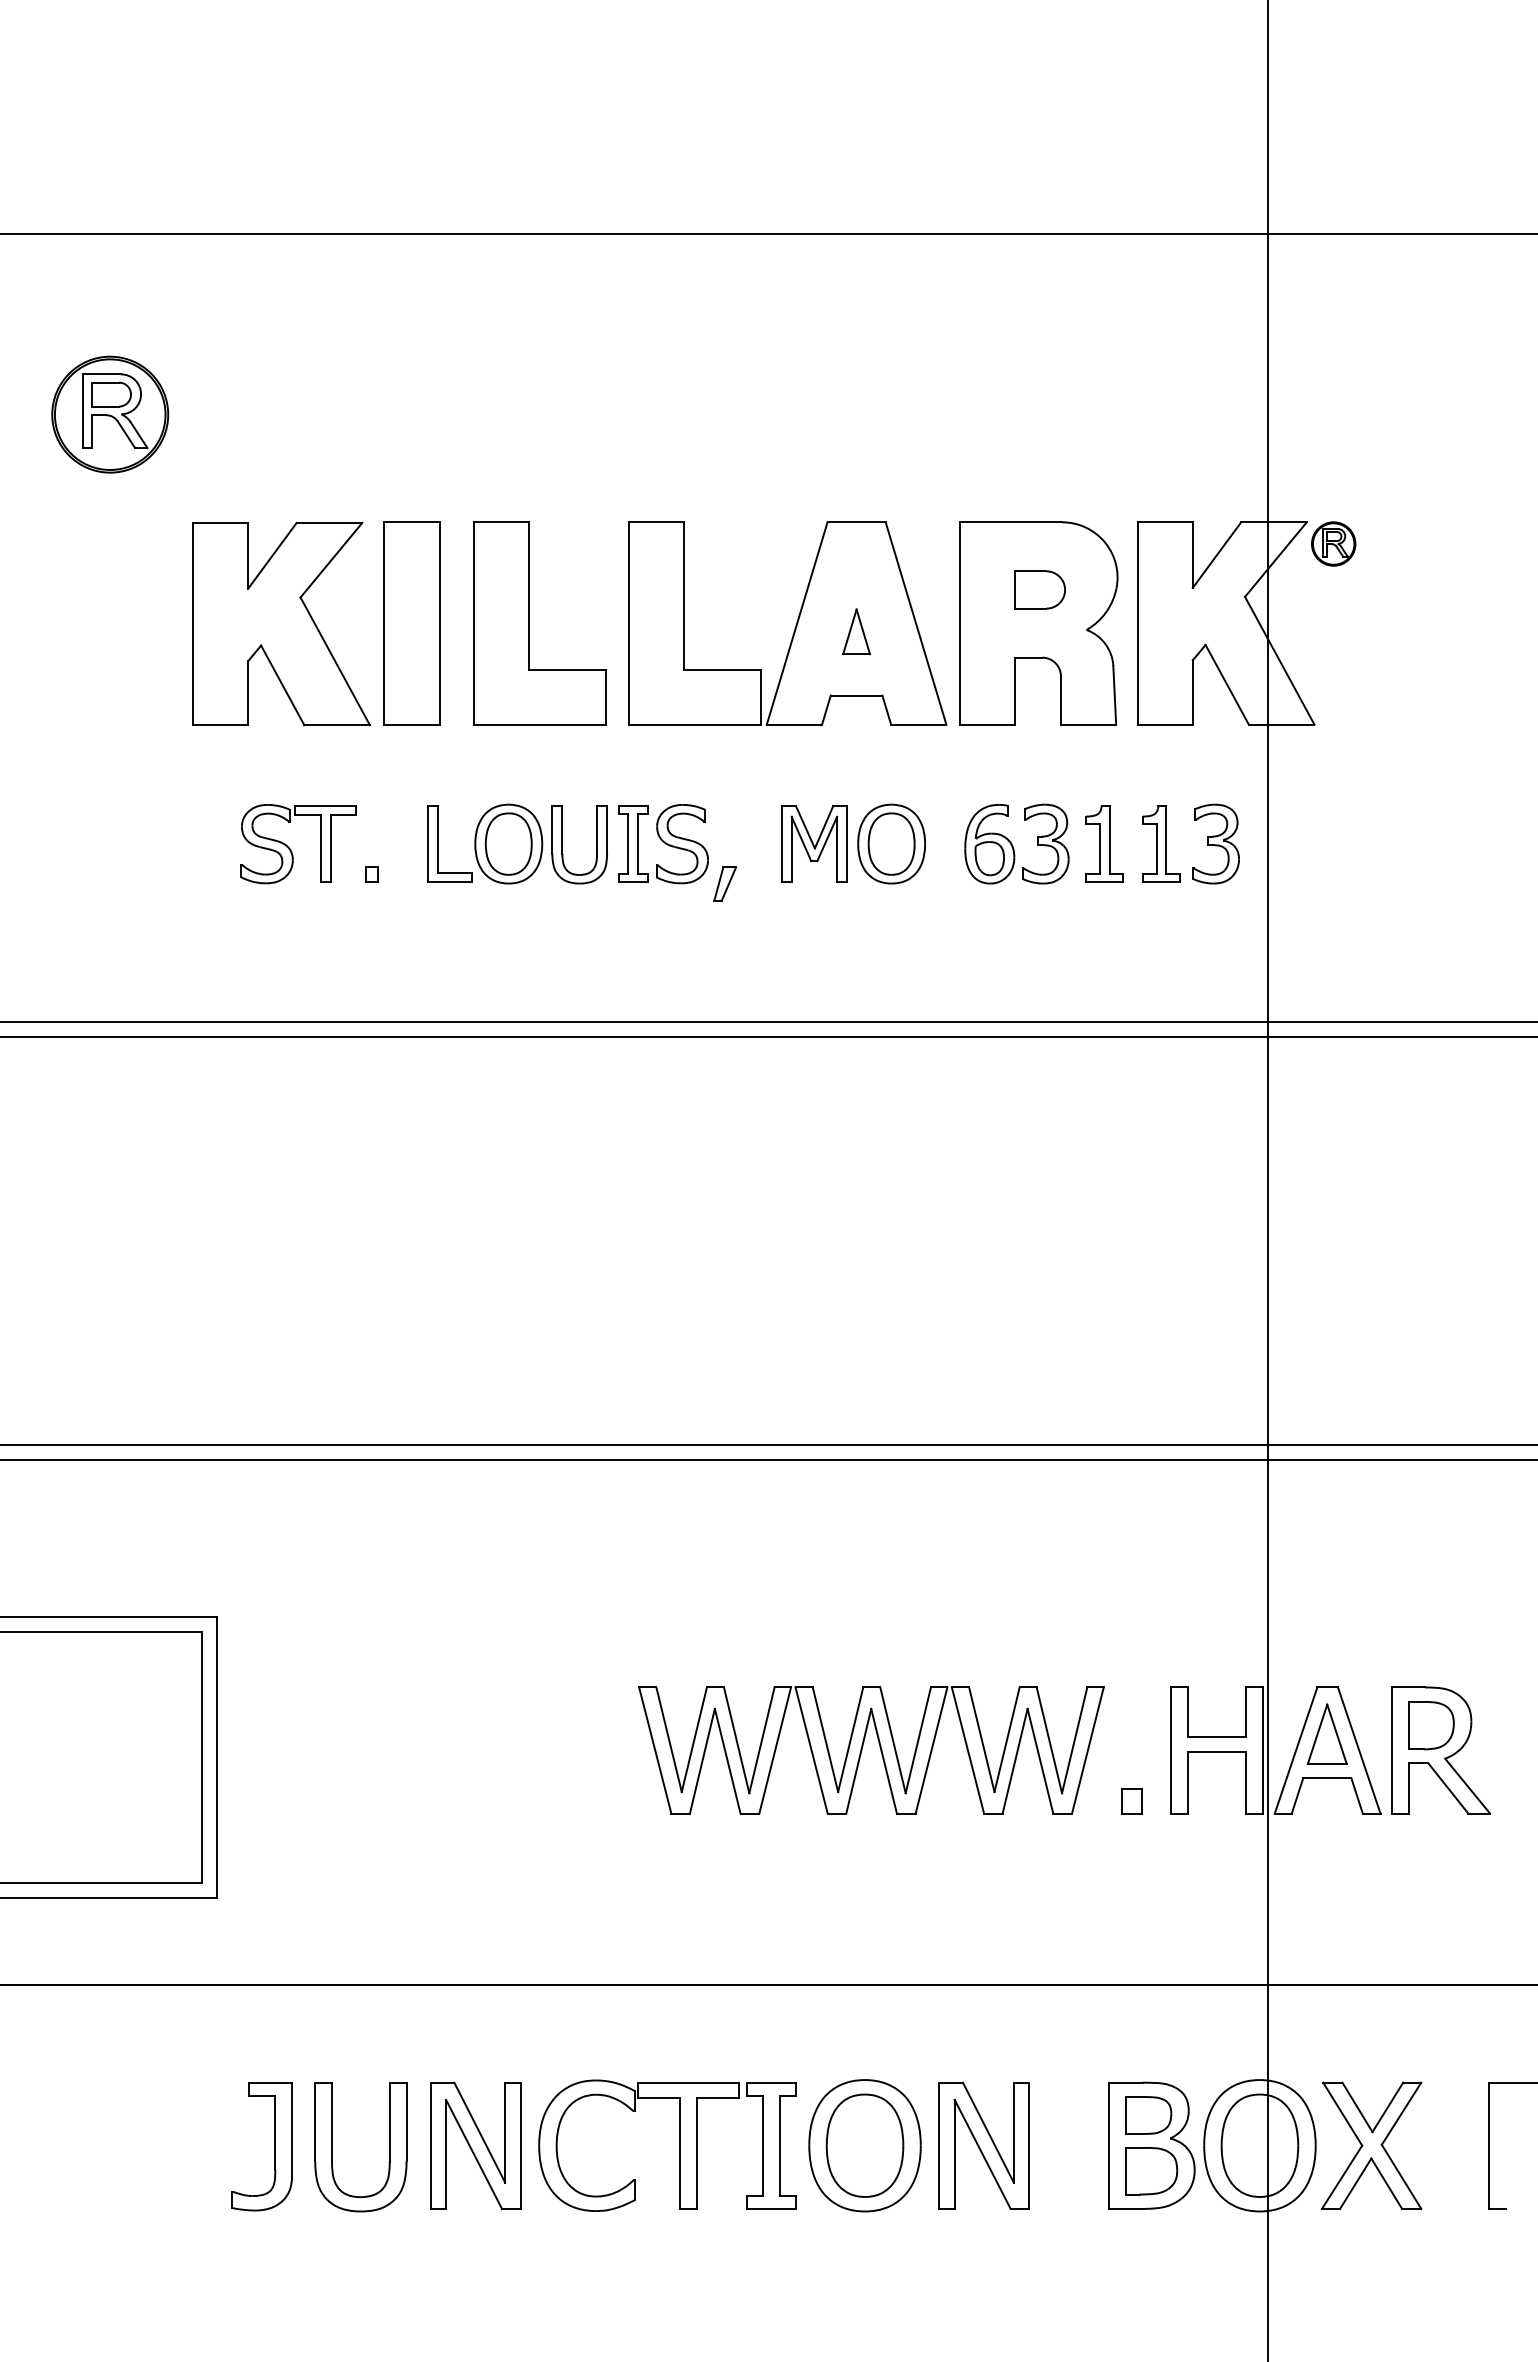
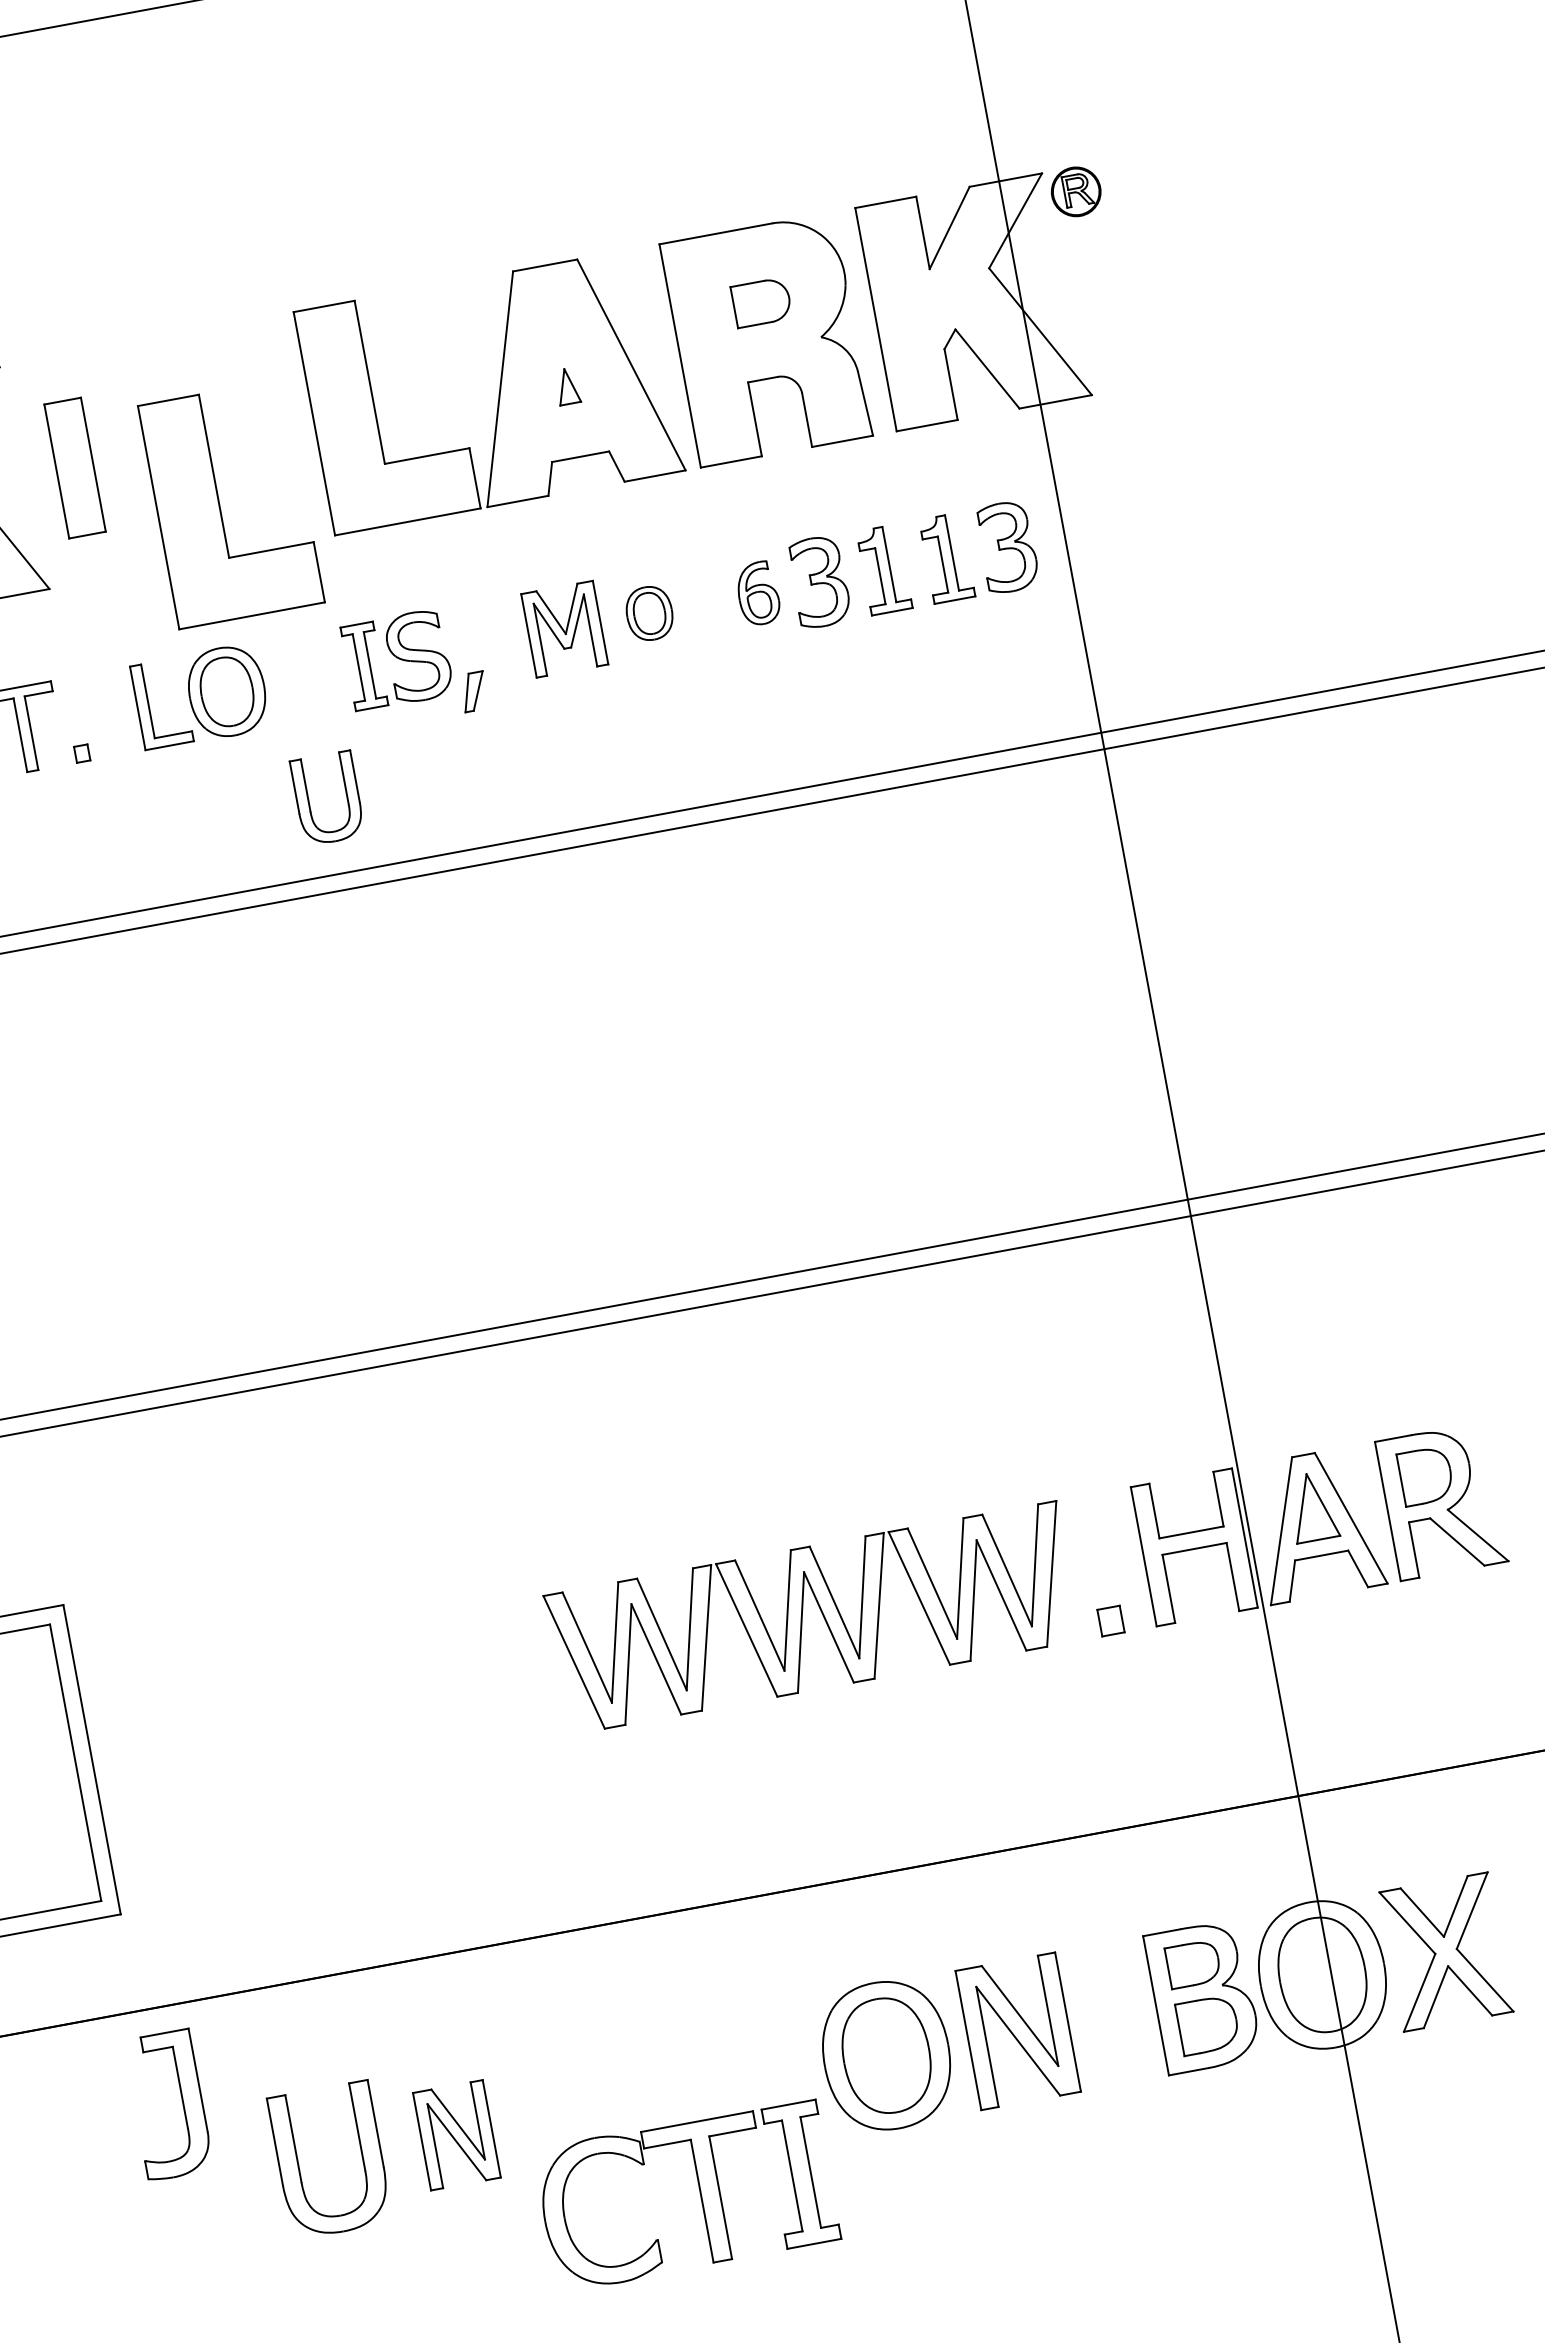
part: (411, 623) -> (74, 468), size x0.6
part: (529, 623) -> (219, 506), moved
part: (856, 631) -> (567, 386), size x0.7
part: (891, 843) -> (649, 612), size x0.6
part: (562, 844) -> (308, 801), moved
part: (989, 844) -> (757, 593), size x0.7
part: (475, 2145) -> (456, 2135), size x0.7
part: (679, 2145) -> (700, 2192), moved
part: (274, 2146) -> (182, 2102), moved

